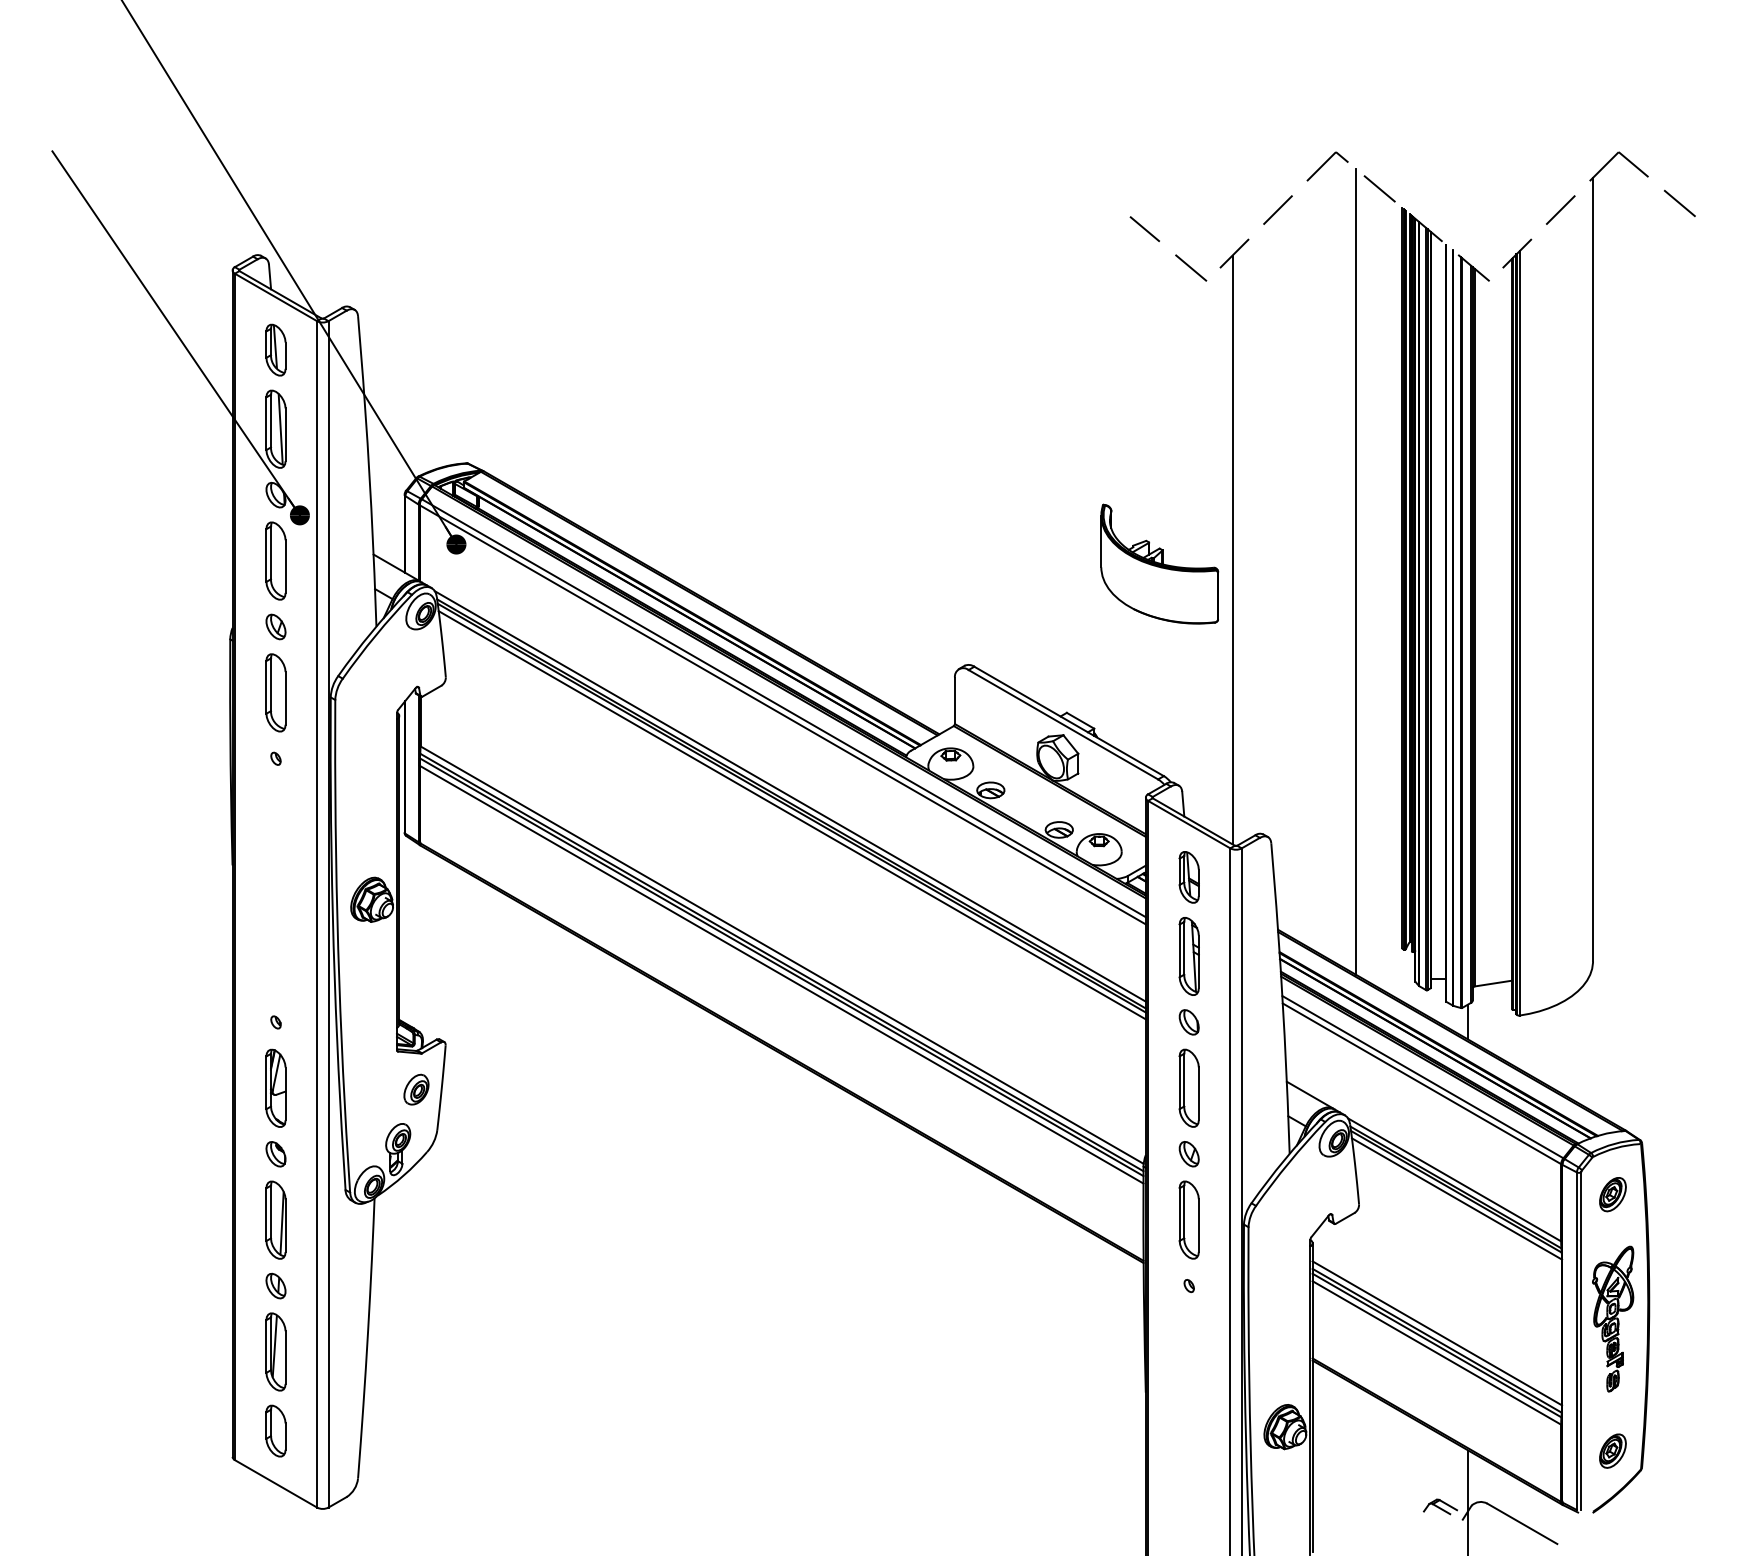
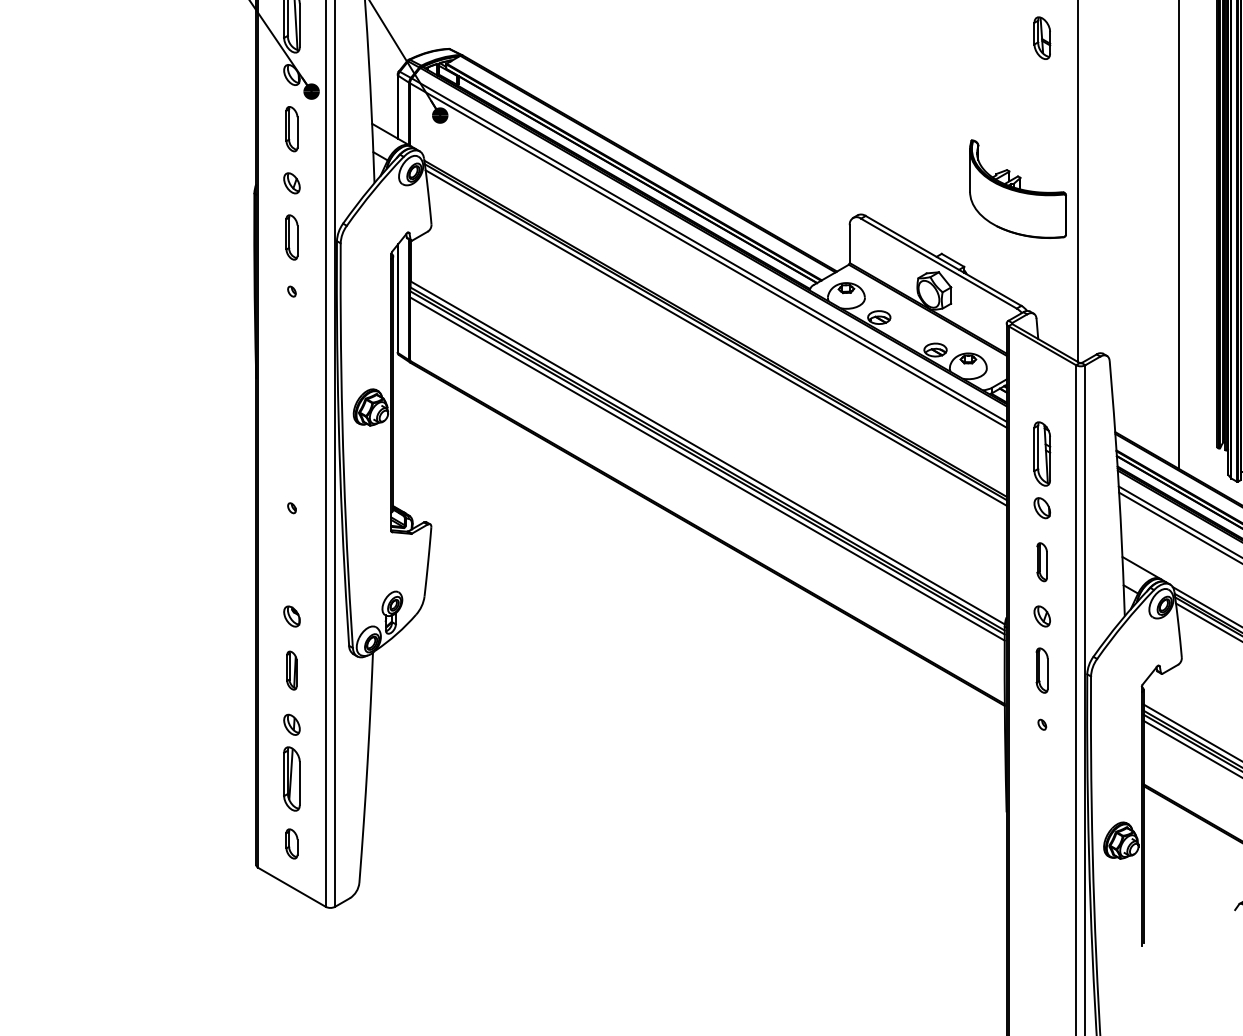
part: (275, 560) -> (291, 128), size x0.7
part: (1159, 563) -> (1017, 188), moved
part: (275, 692) -> (291, 237), size x0.7
line: (789, 796) -> (713, 322), removed
part: (1188, 877) -> (1041, 38), moved
part: (275, 1087) -> (291, 561), removed
part: (1188, 1087) -> (1041, 561), size x0.6
part: (416, 1089) -> (407, 563), removed
part: (275, 1219) -> (291, 670), size x0.6
part: (1188, 1219) -> (1041, 670), size x0.7
part: (275, 1430) -> (291, 843), size x0.7

